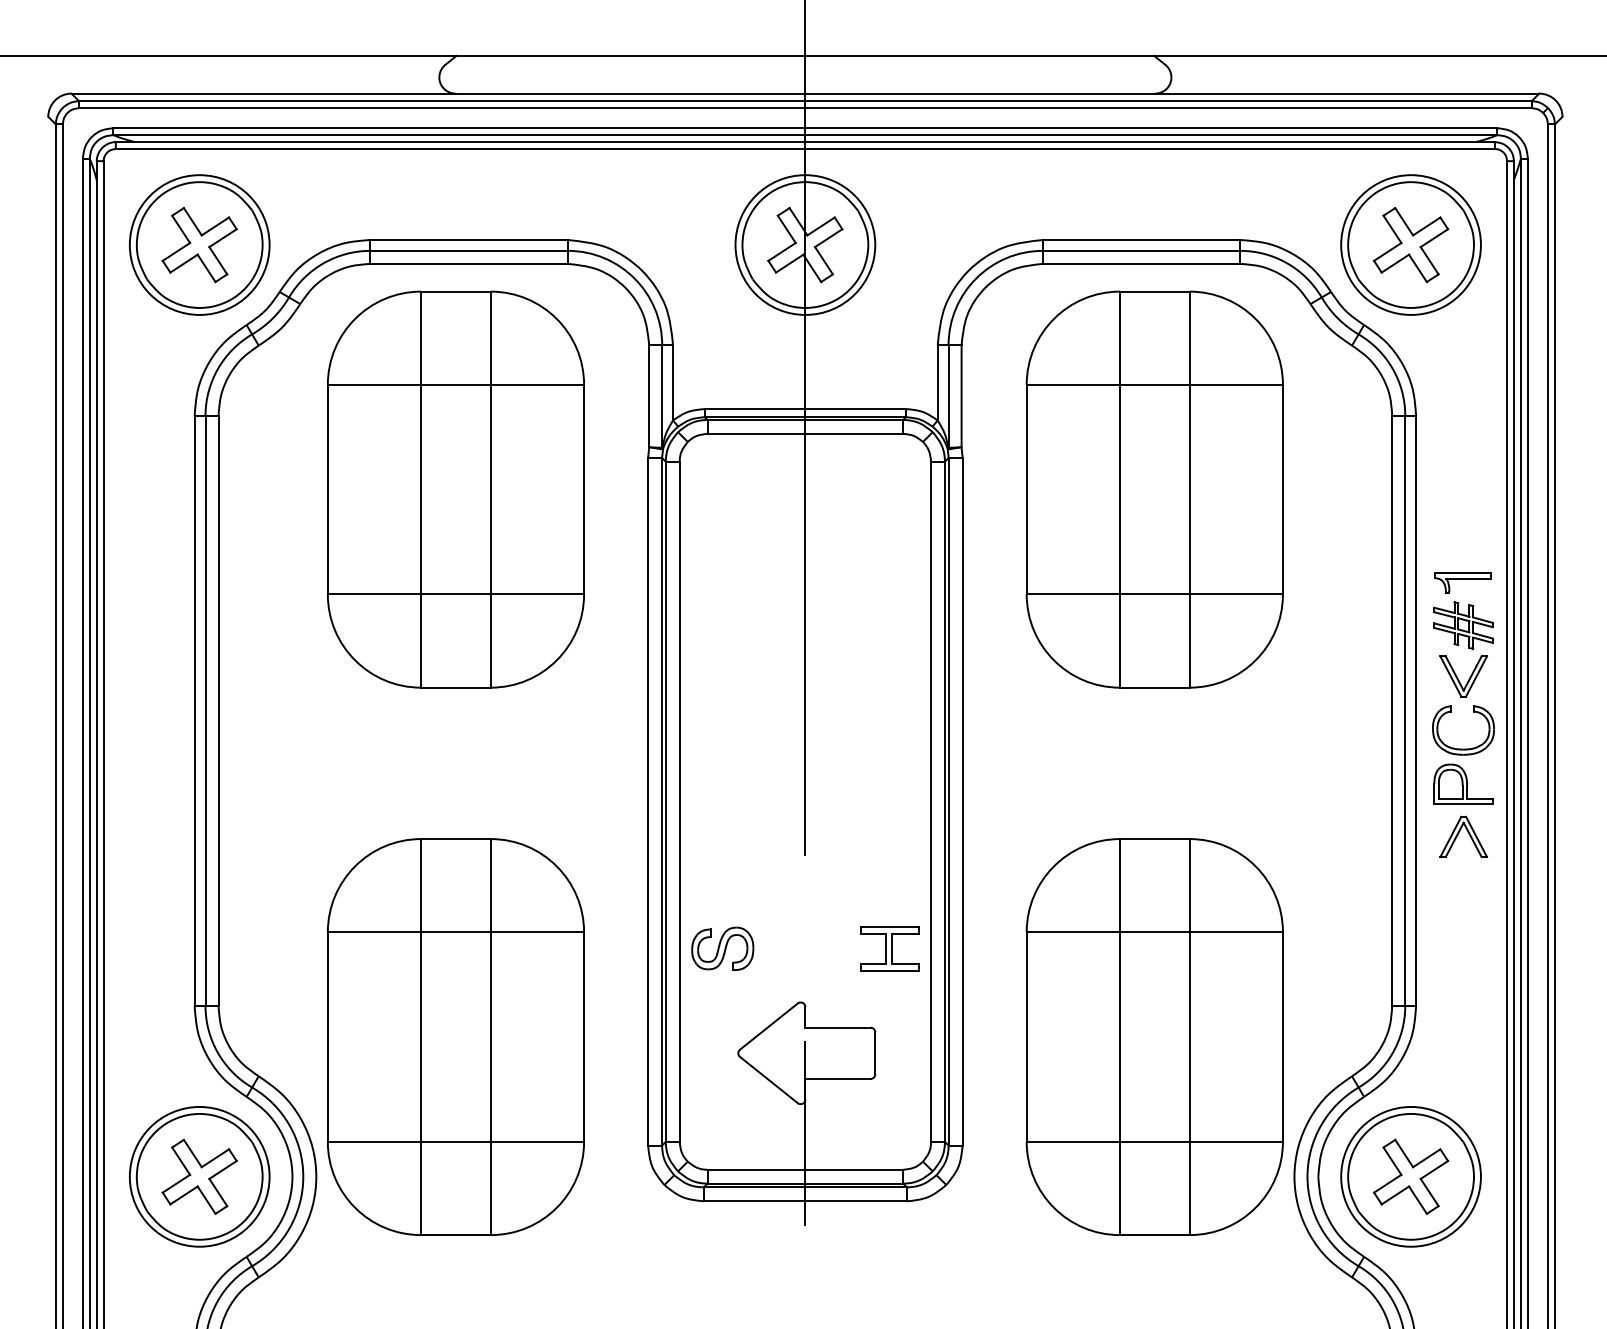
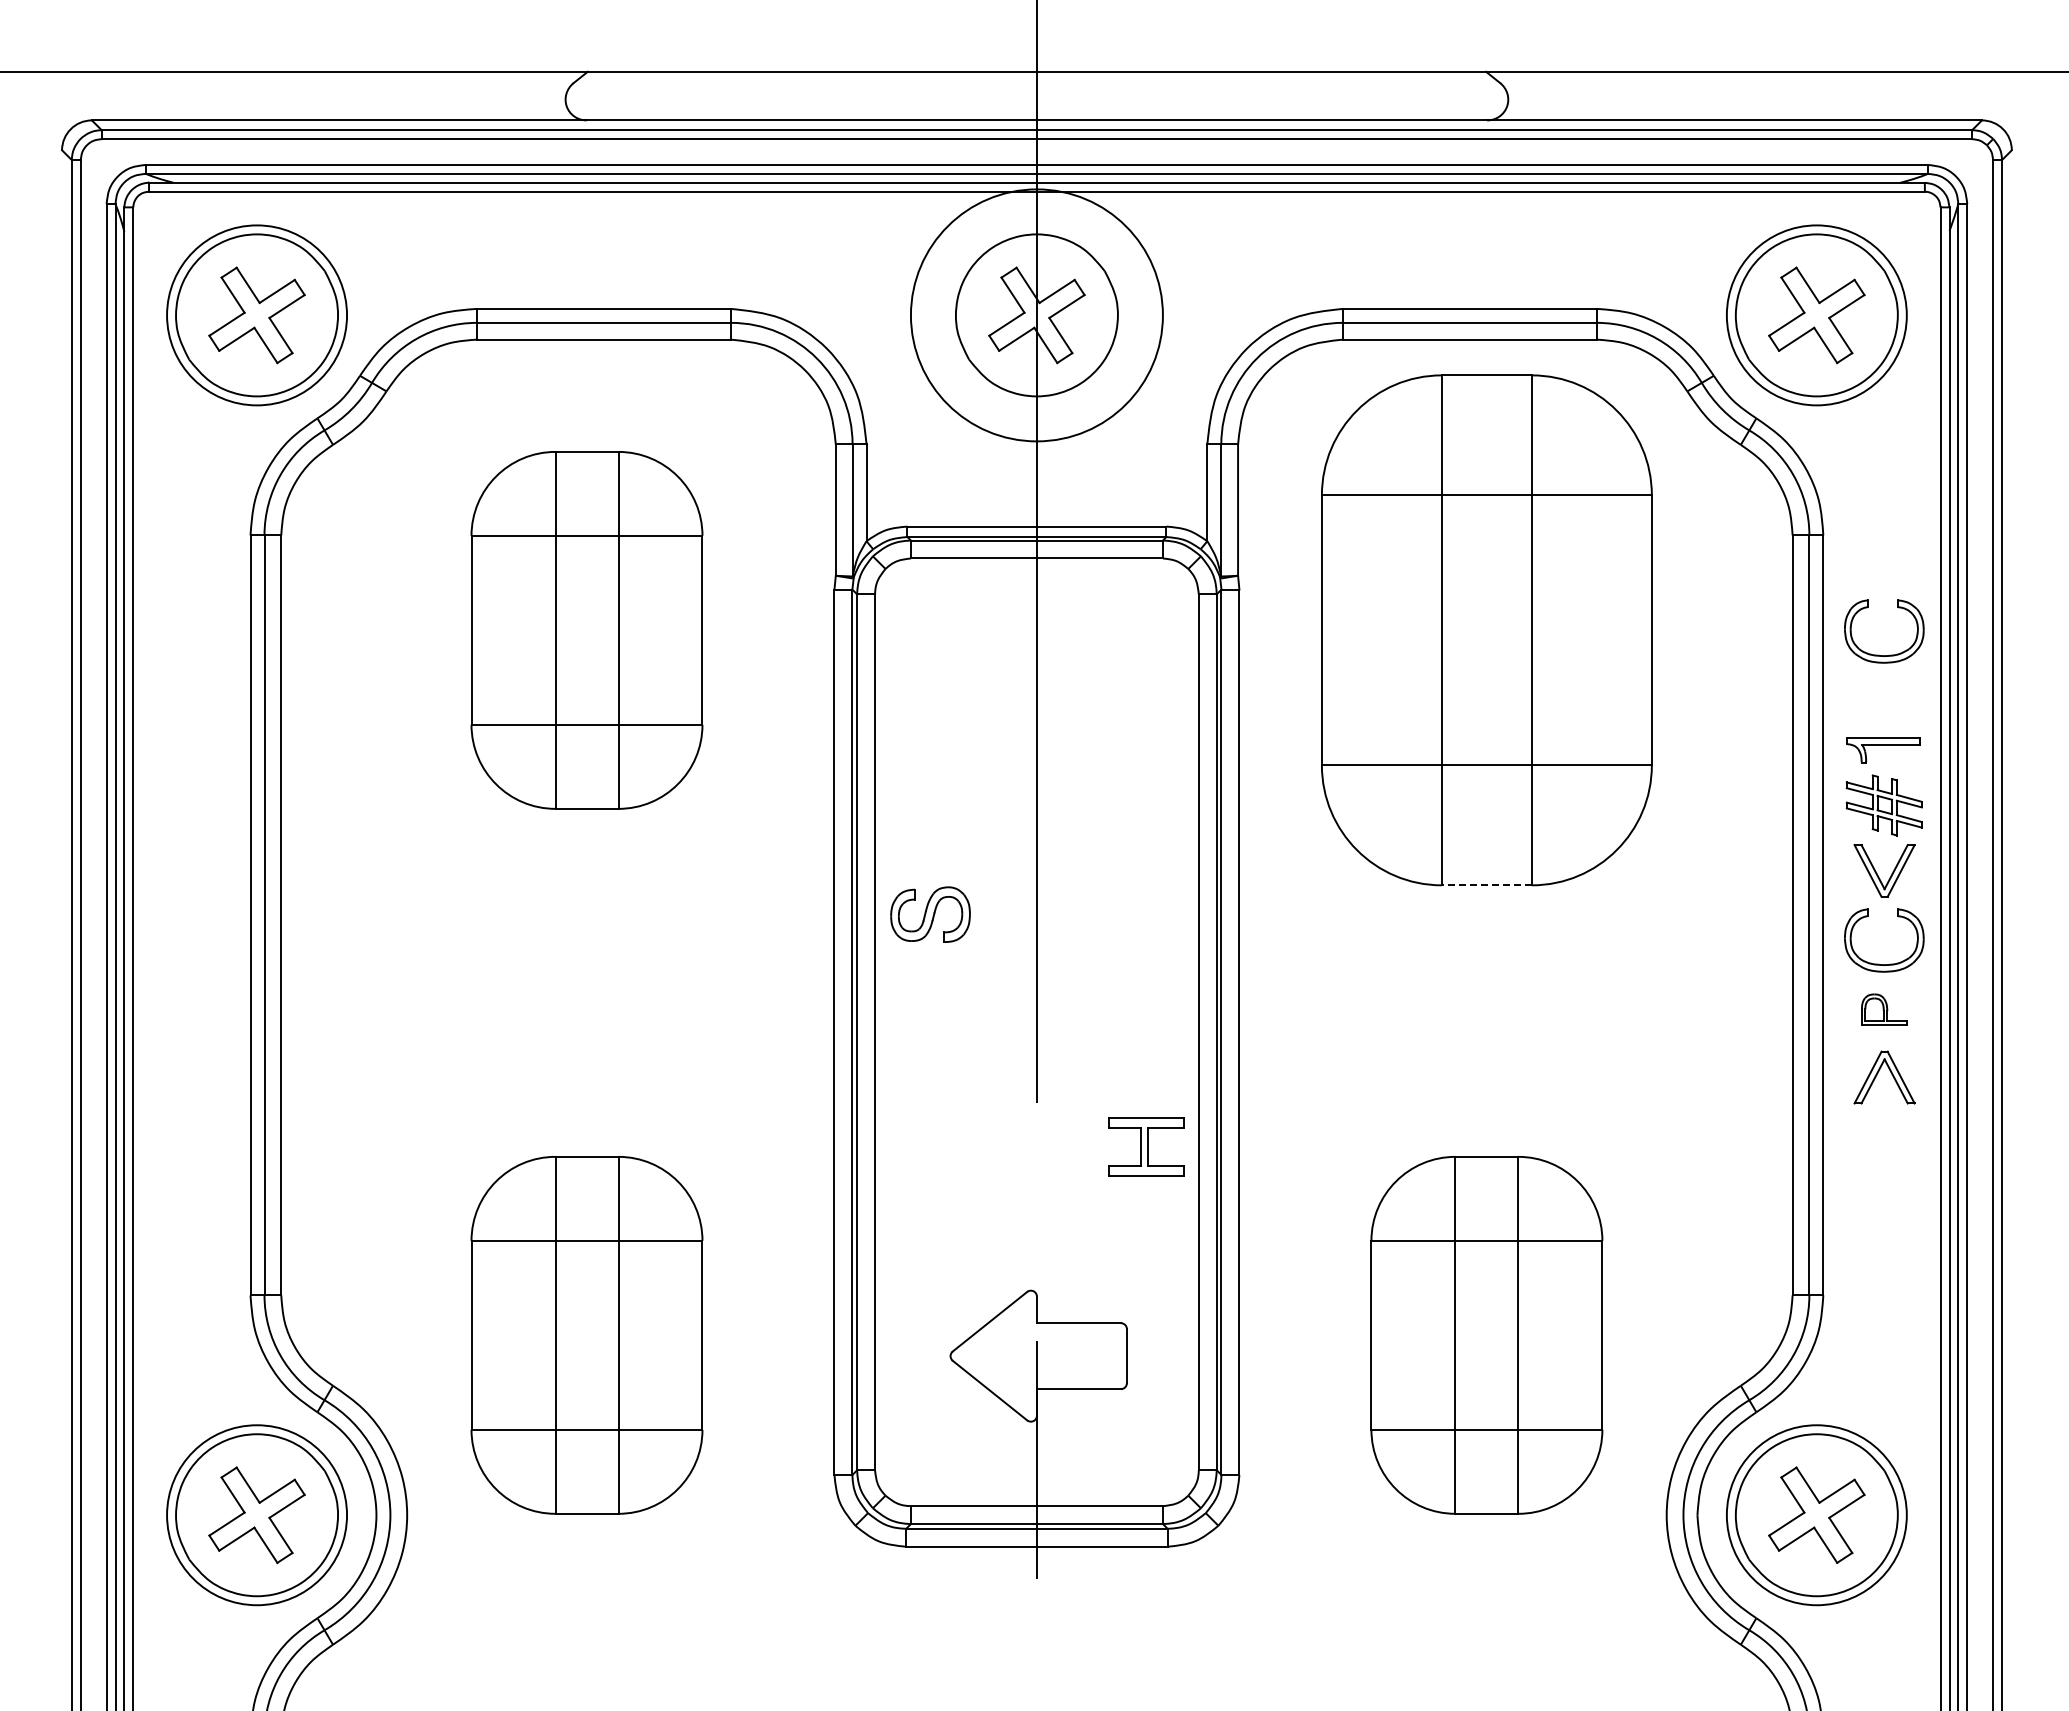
circle: (805, 245) -> (1036, 315), size x1.4
part: (455, 489) -> (586, 630), size x0.7
part: (1458, 508) -> (1878, 654), added
line: (1154, 687) -> (1486, 885), solid -> dashed
part: (1463, 784) -> (1884, 1009), size x0.6
part: (722, 948) -> (930, 914), moved
part: (890, 948) -> (1146, 1146), moved
part: (455, 1037) -> (586, 1335), size x0.7
part: (1154, 1037) -> (1486, 1335), size x0.7

